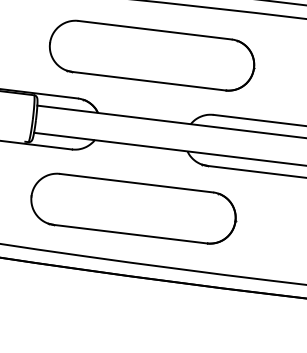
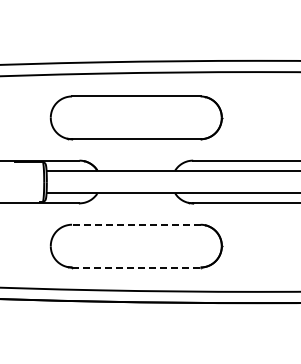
line: (135, 182) -> (135, 224), solid -> dashed
line: (130, 234) -> (136, 267), solid -> dashed

